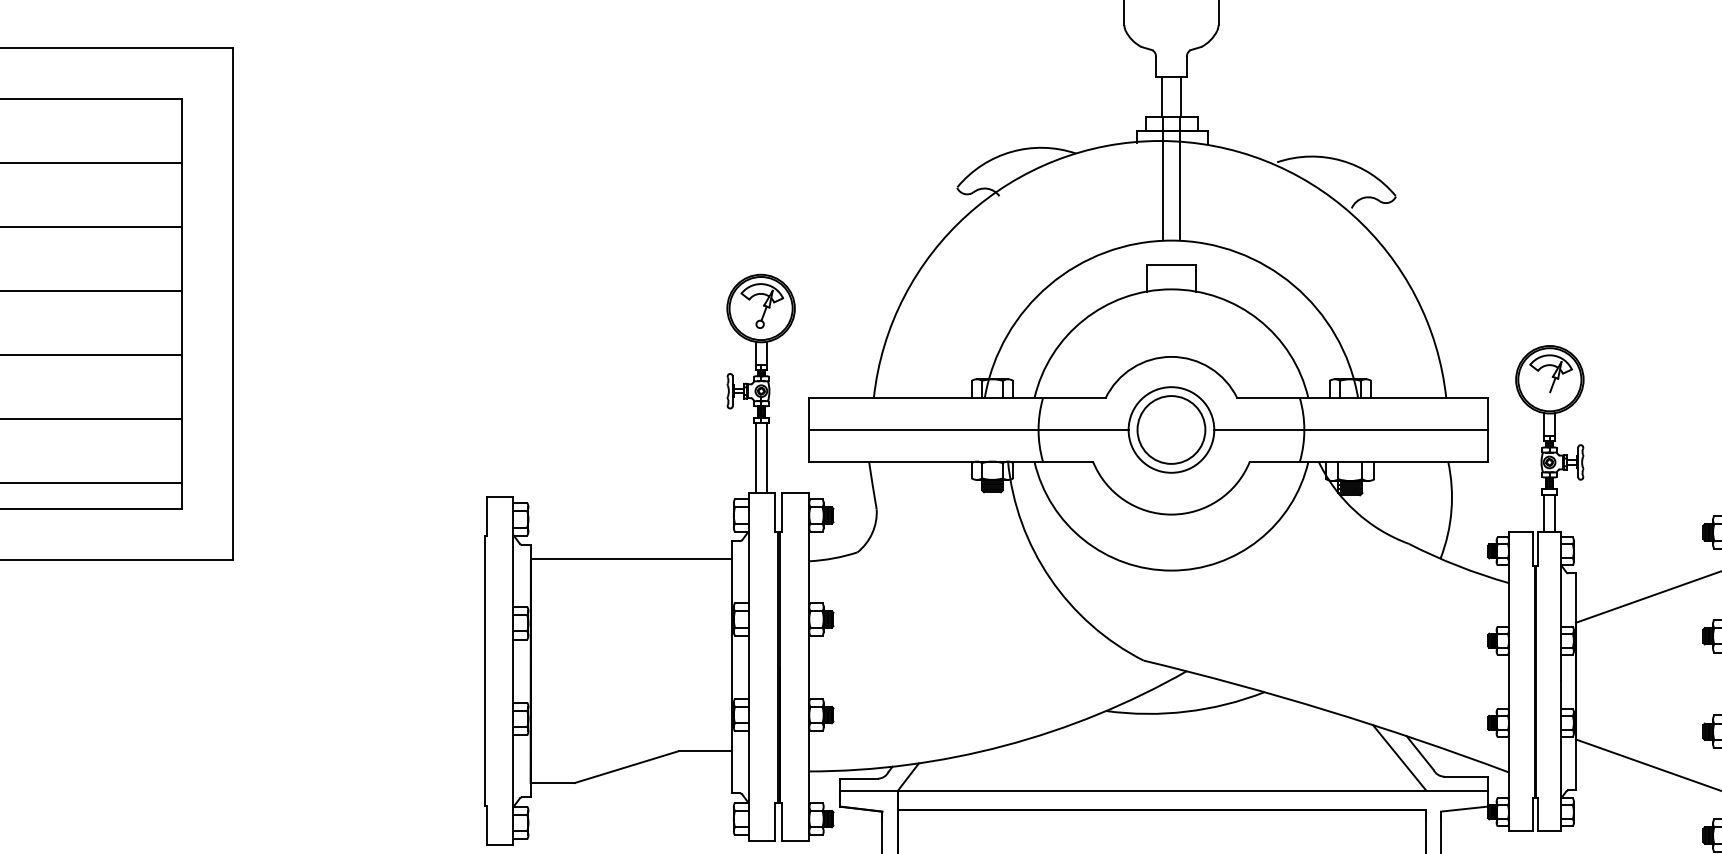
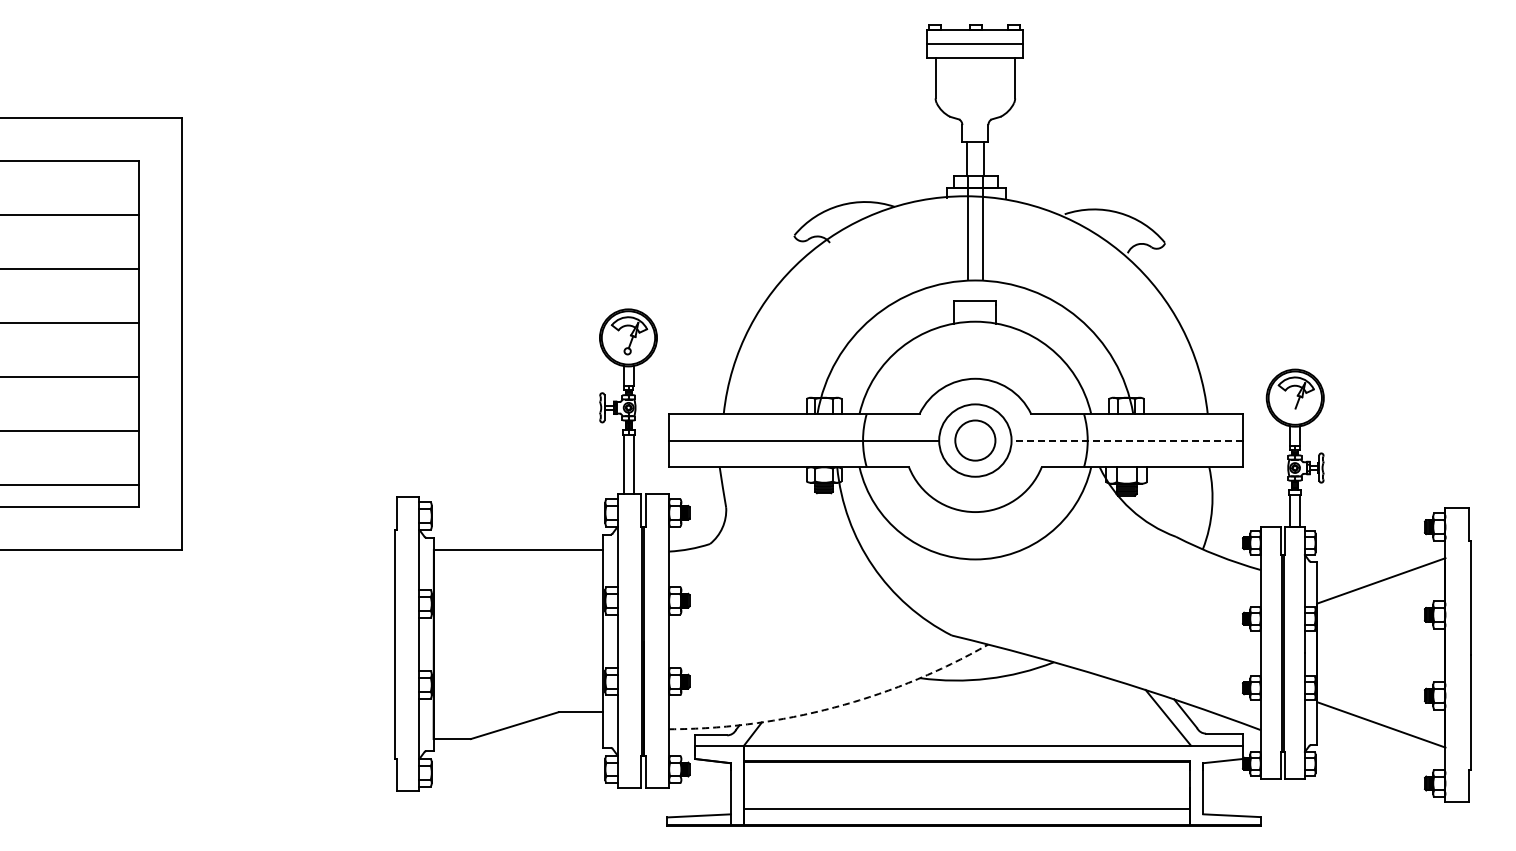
circle: (1171, 429) -> (975, 440), size x0.7
line: (1351, 429) -> (1127, 440), solid -> dashed
arc: (1004, 745) -> (834, 707), solid -> dashed

